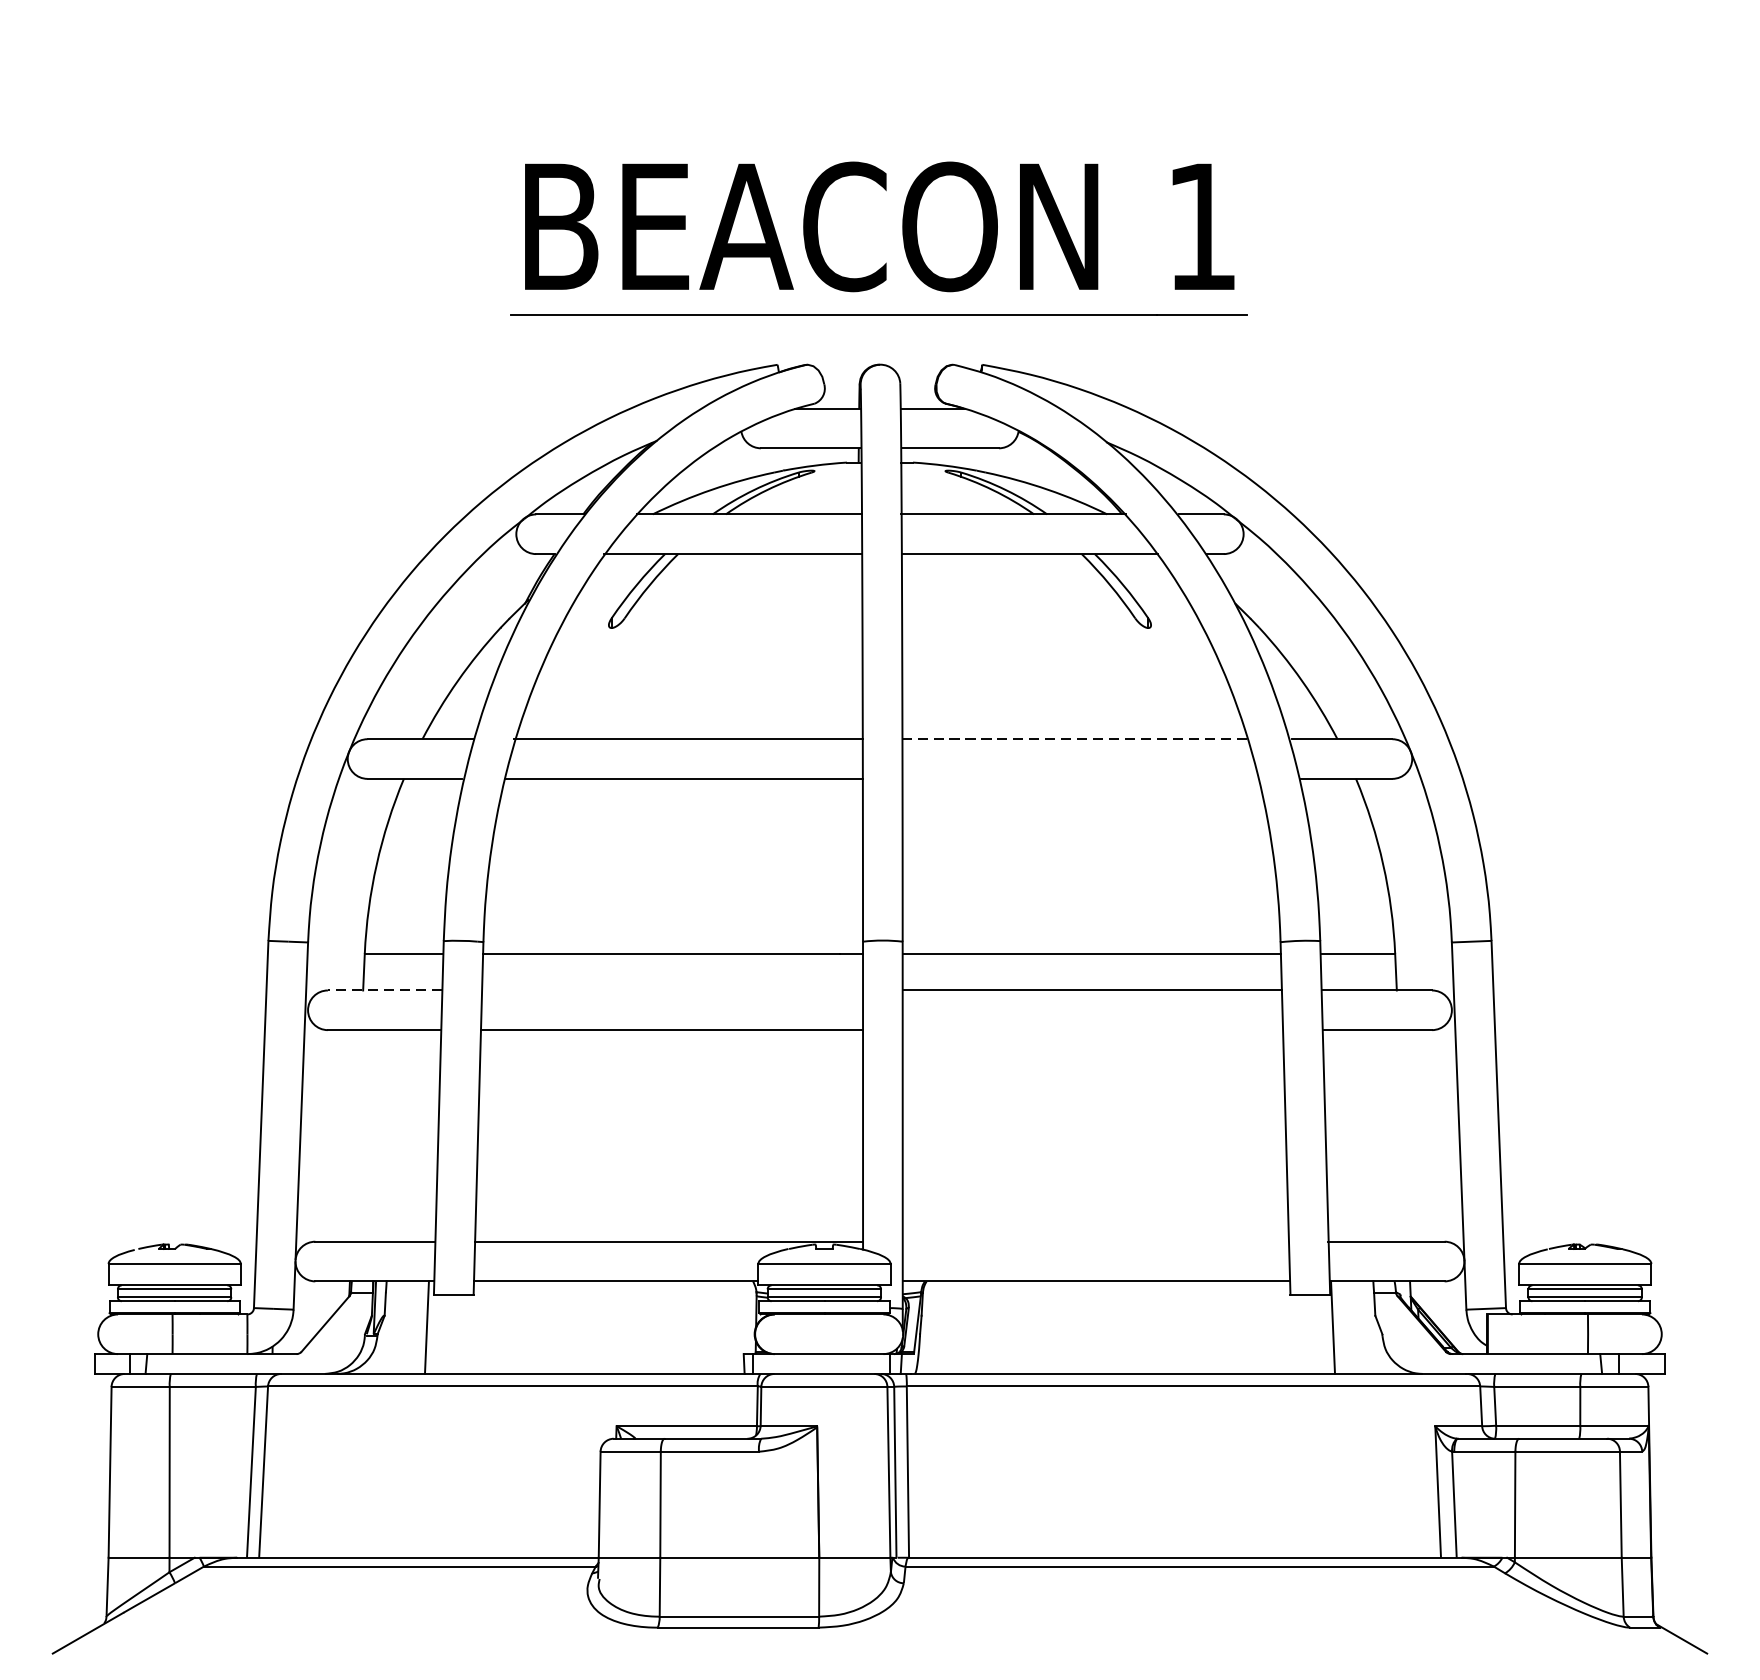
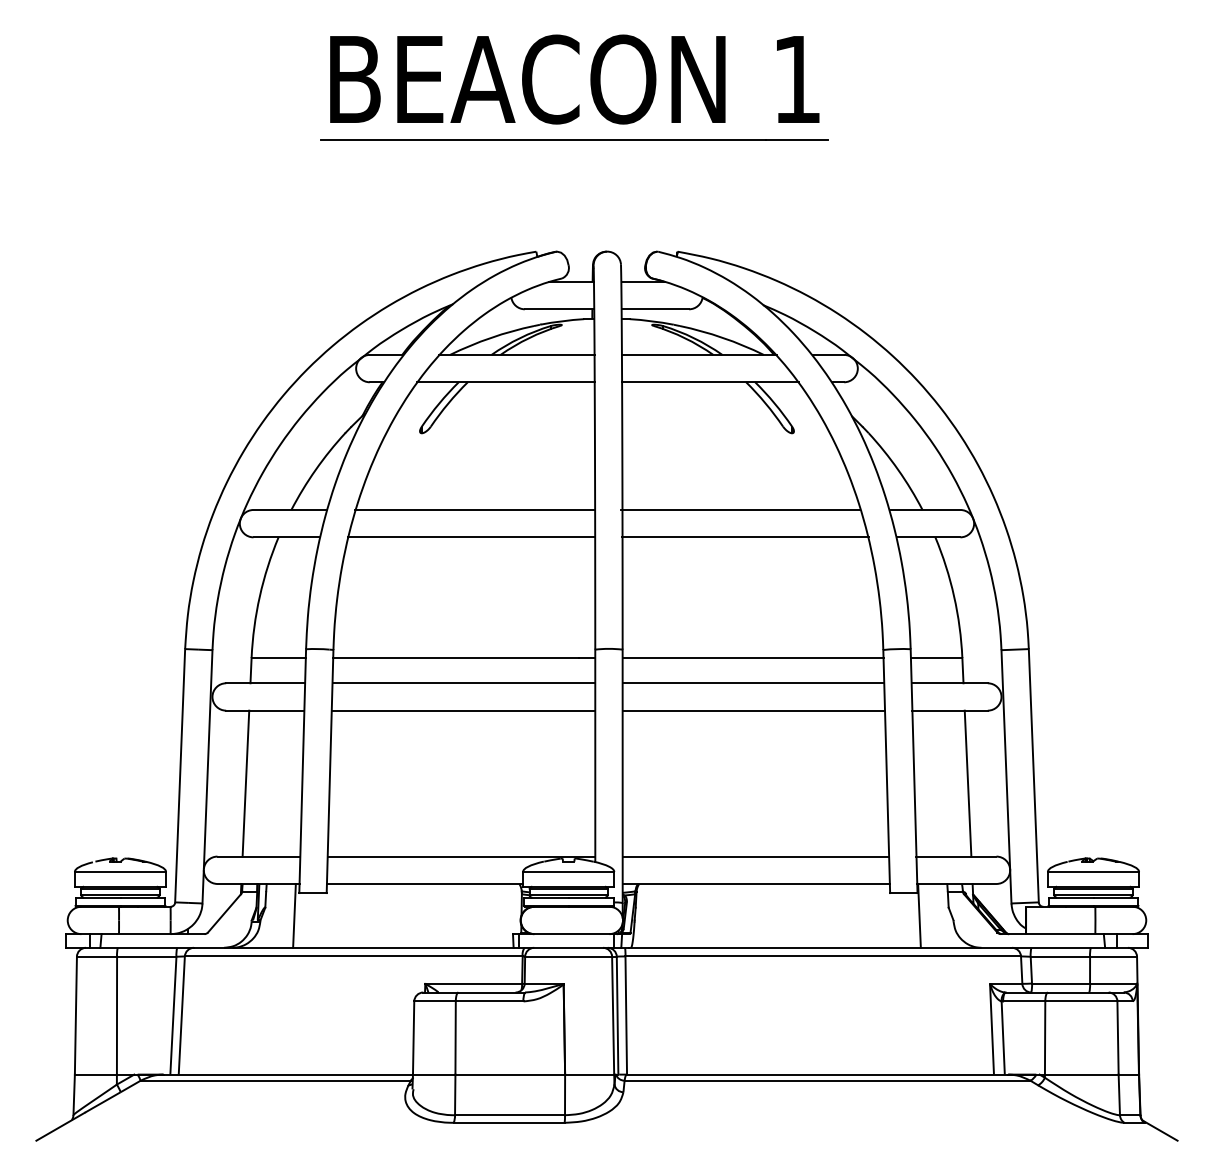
part: (902, 236) -> (590, 86), moved
line: (1073, 738) -> (740, 509), dashed -> solid
line: (1080, 779) -> (745, 537), added
line: (383, 990) -> (264, 683), dashed -> solid
line: (671, 990) -> (463, 683), added
line: (1092, 1029) -> (753, 710), added
line: (355, 1135) -> (245, 783), added
line: (1402, 1135) -> (967, 783), added
line: (1095, 1241) -> (755, 856), added

